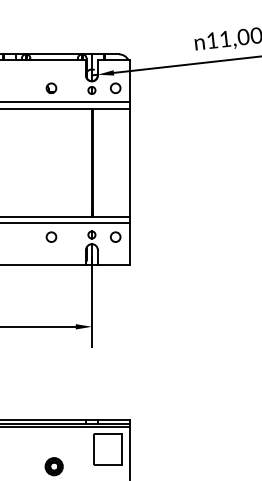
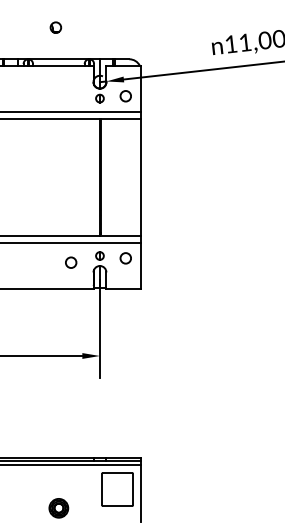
part: (51, 87) -> (55, 26), moved
circle: (51, 236) -> (71, 262), moved

